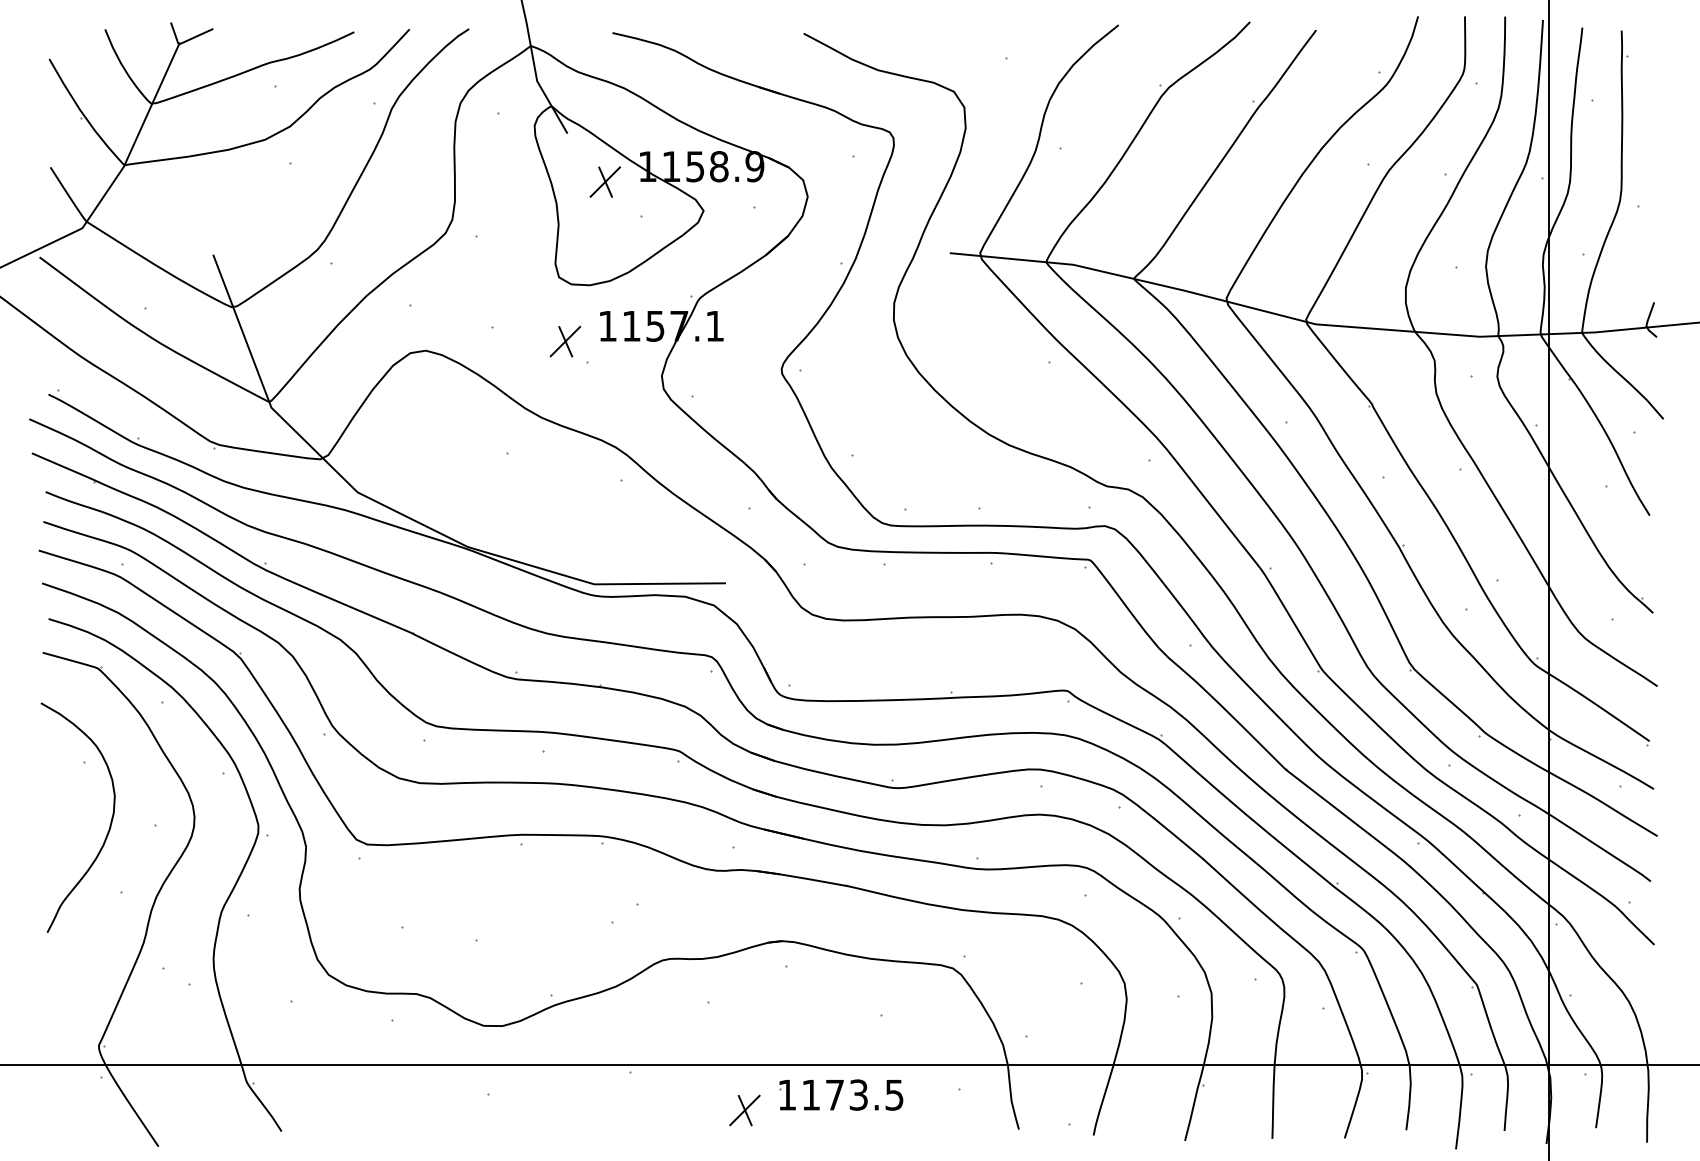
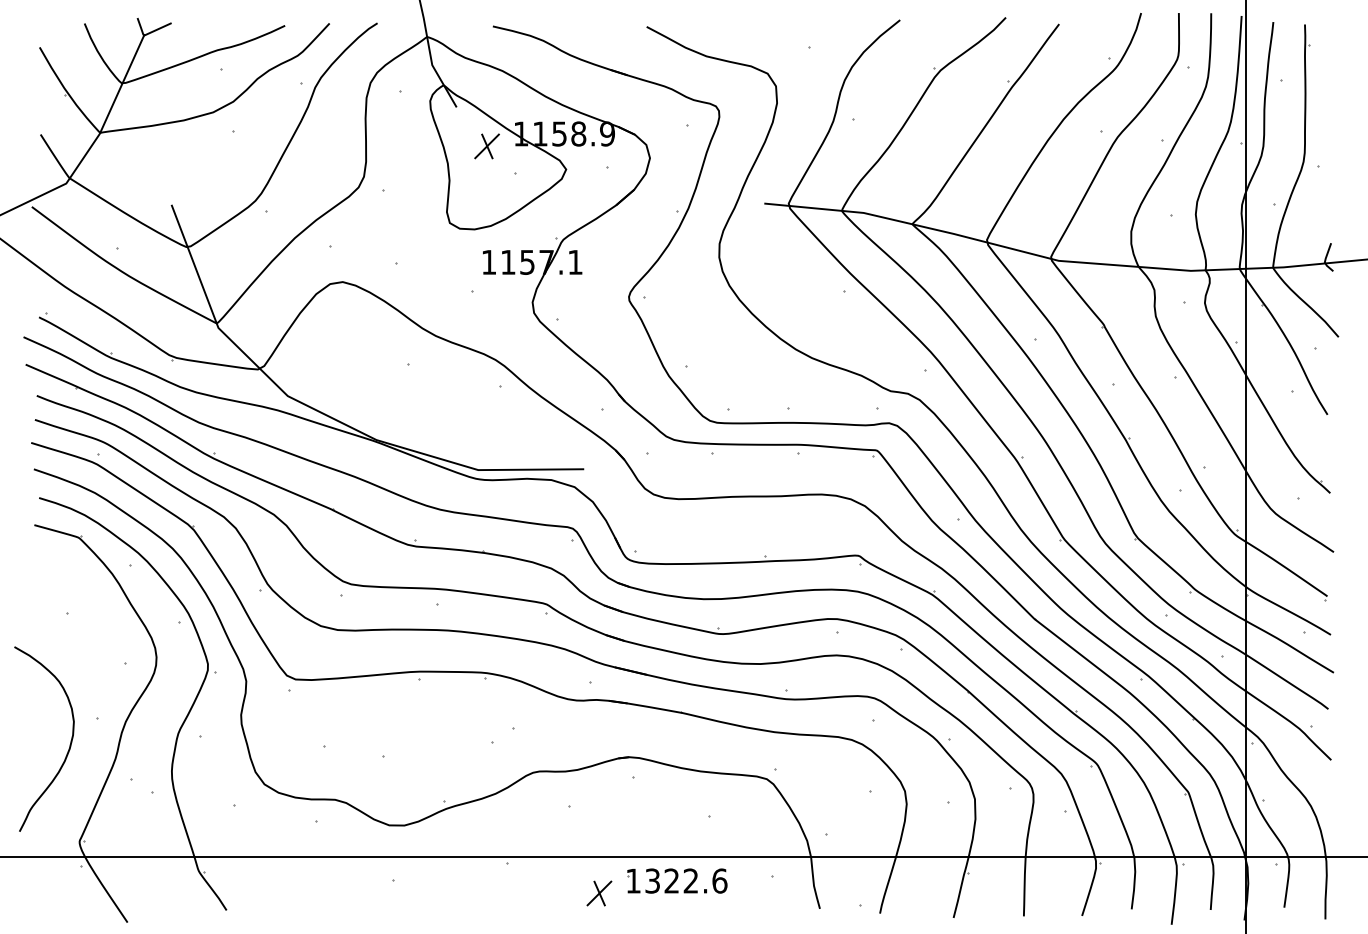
part: (565, 341) -> (455, 274), removed
curve: (109, 825) -> (69, 745), moved
text: (853, 1094) -> (686, 880), 1173.5 -> 1322.6

